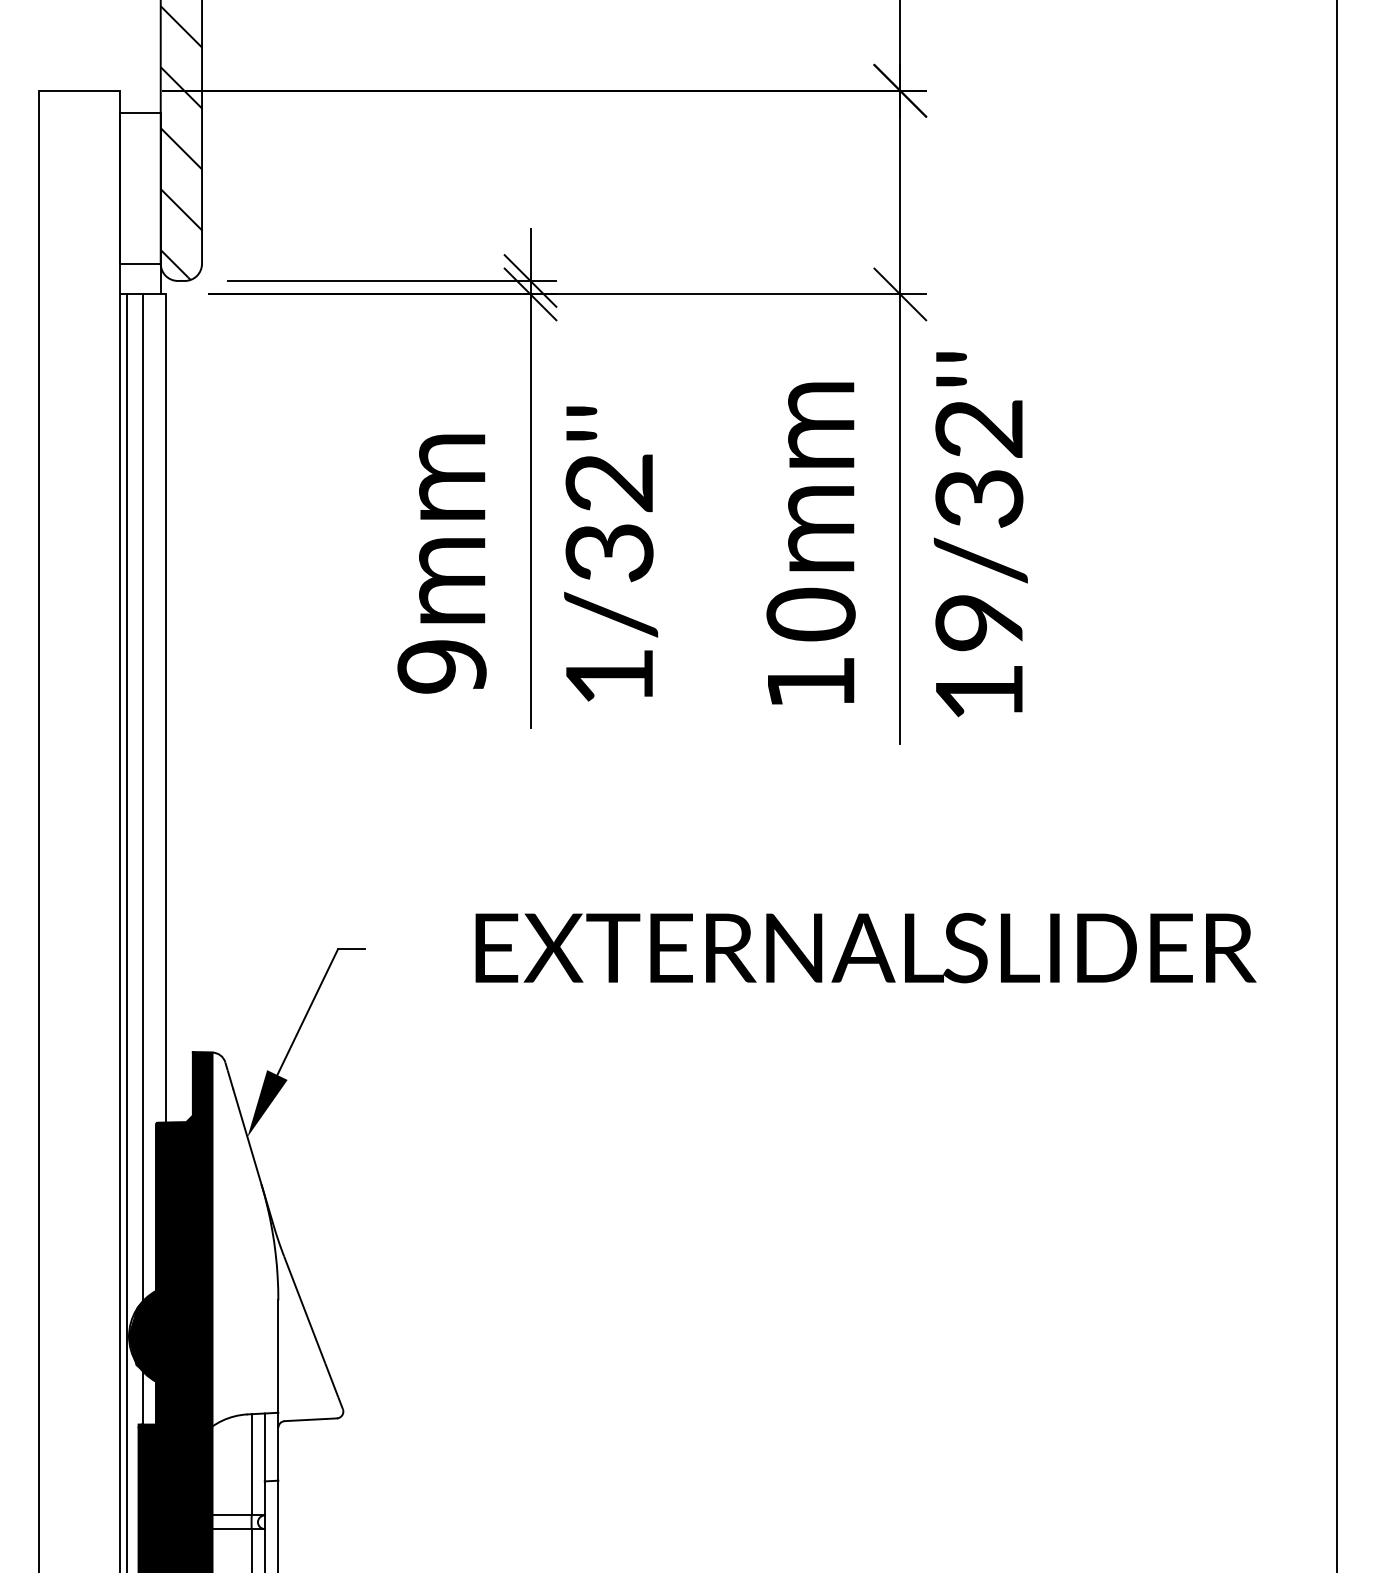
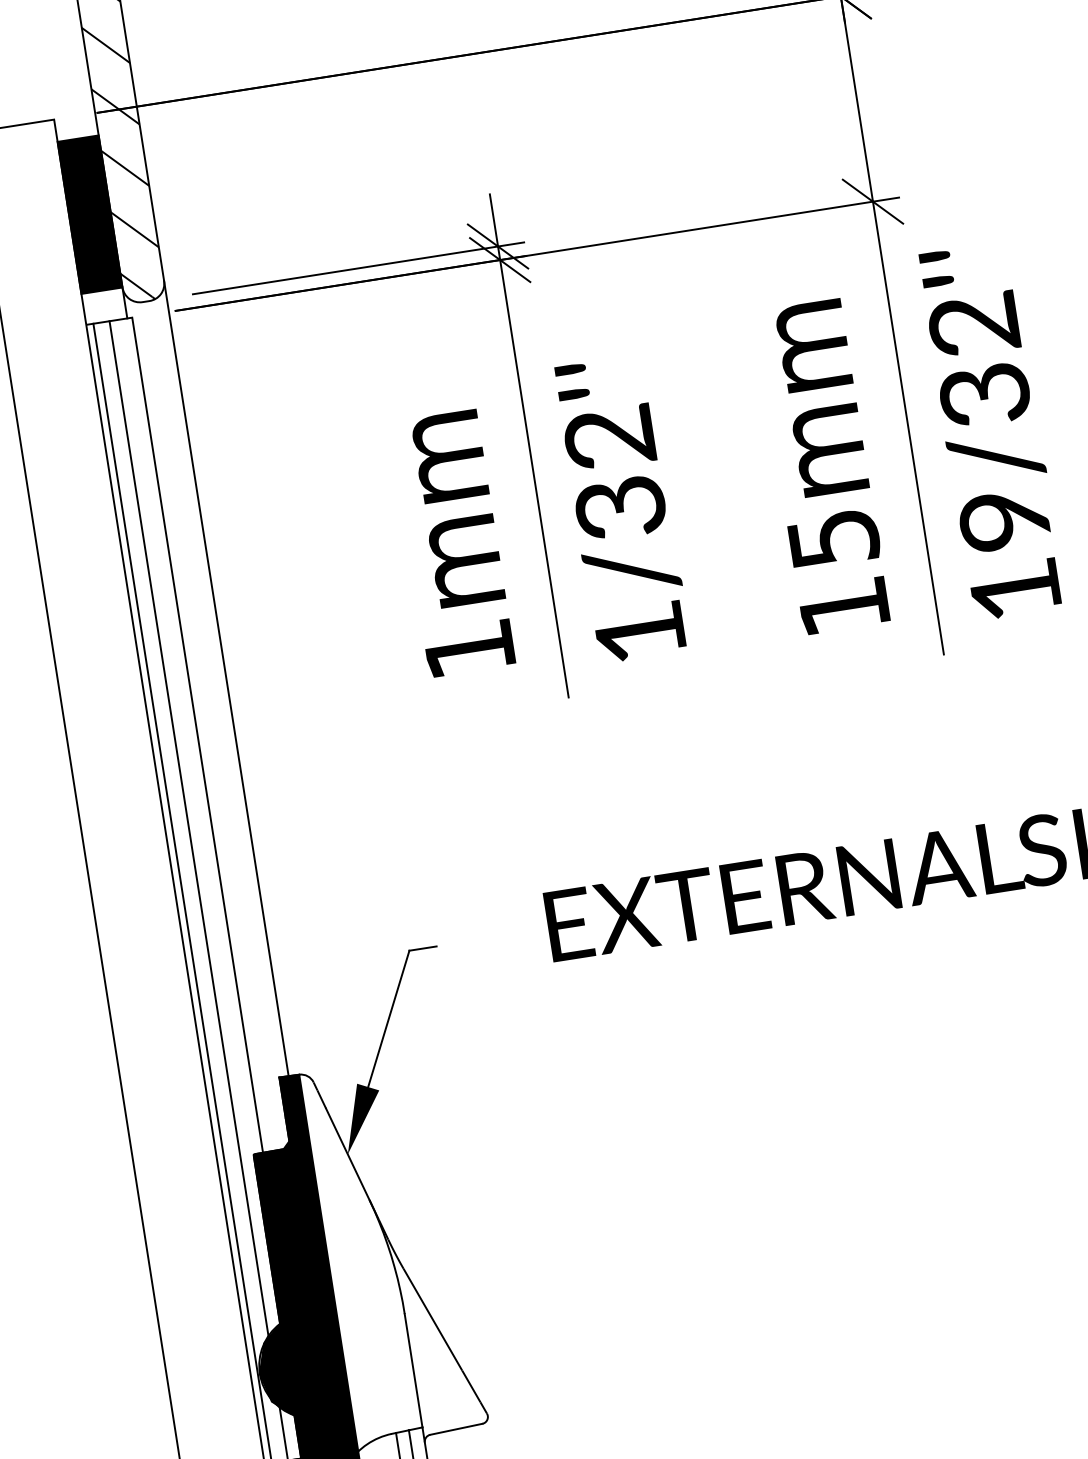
fill: (140, 187) -> (90, 213), added
text: (810, 614) -> (832, 538), 10mm -> 15mm
line: (202, 657) -> (226, 677), added
text: (441, 666) -> (469, 649), 9mm -> 1mm

